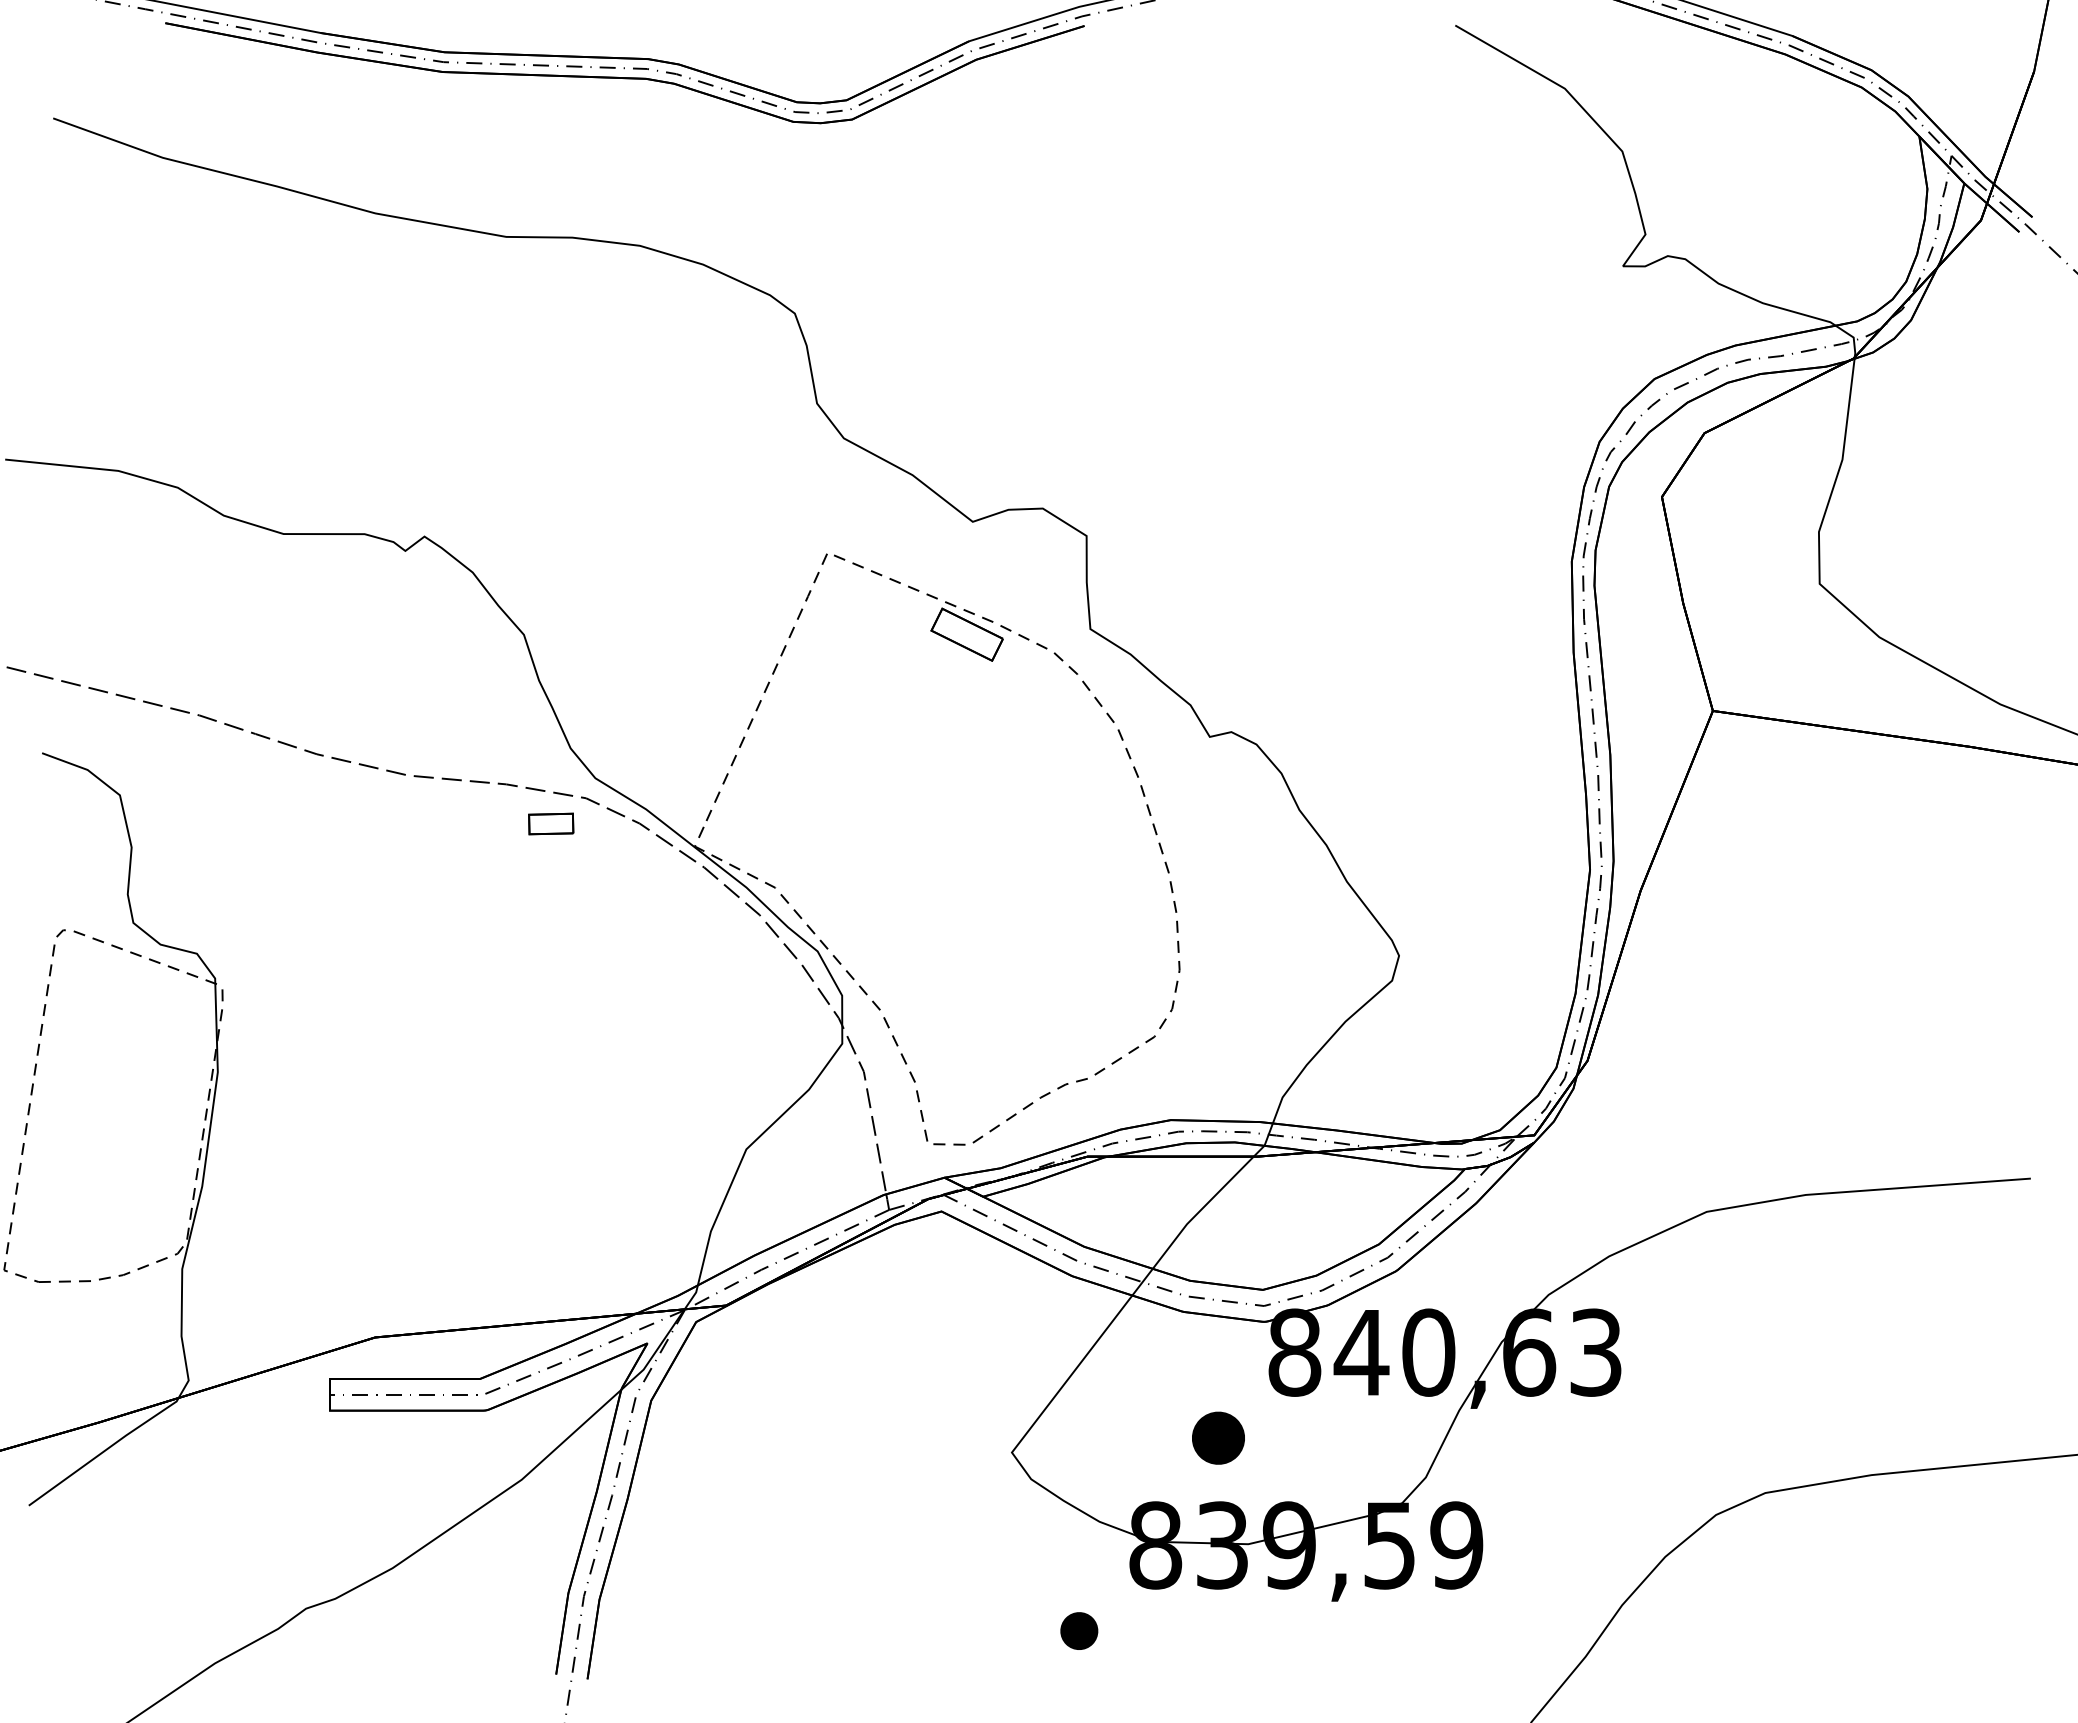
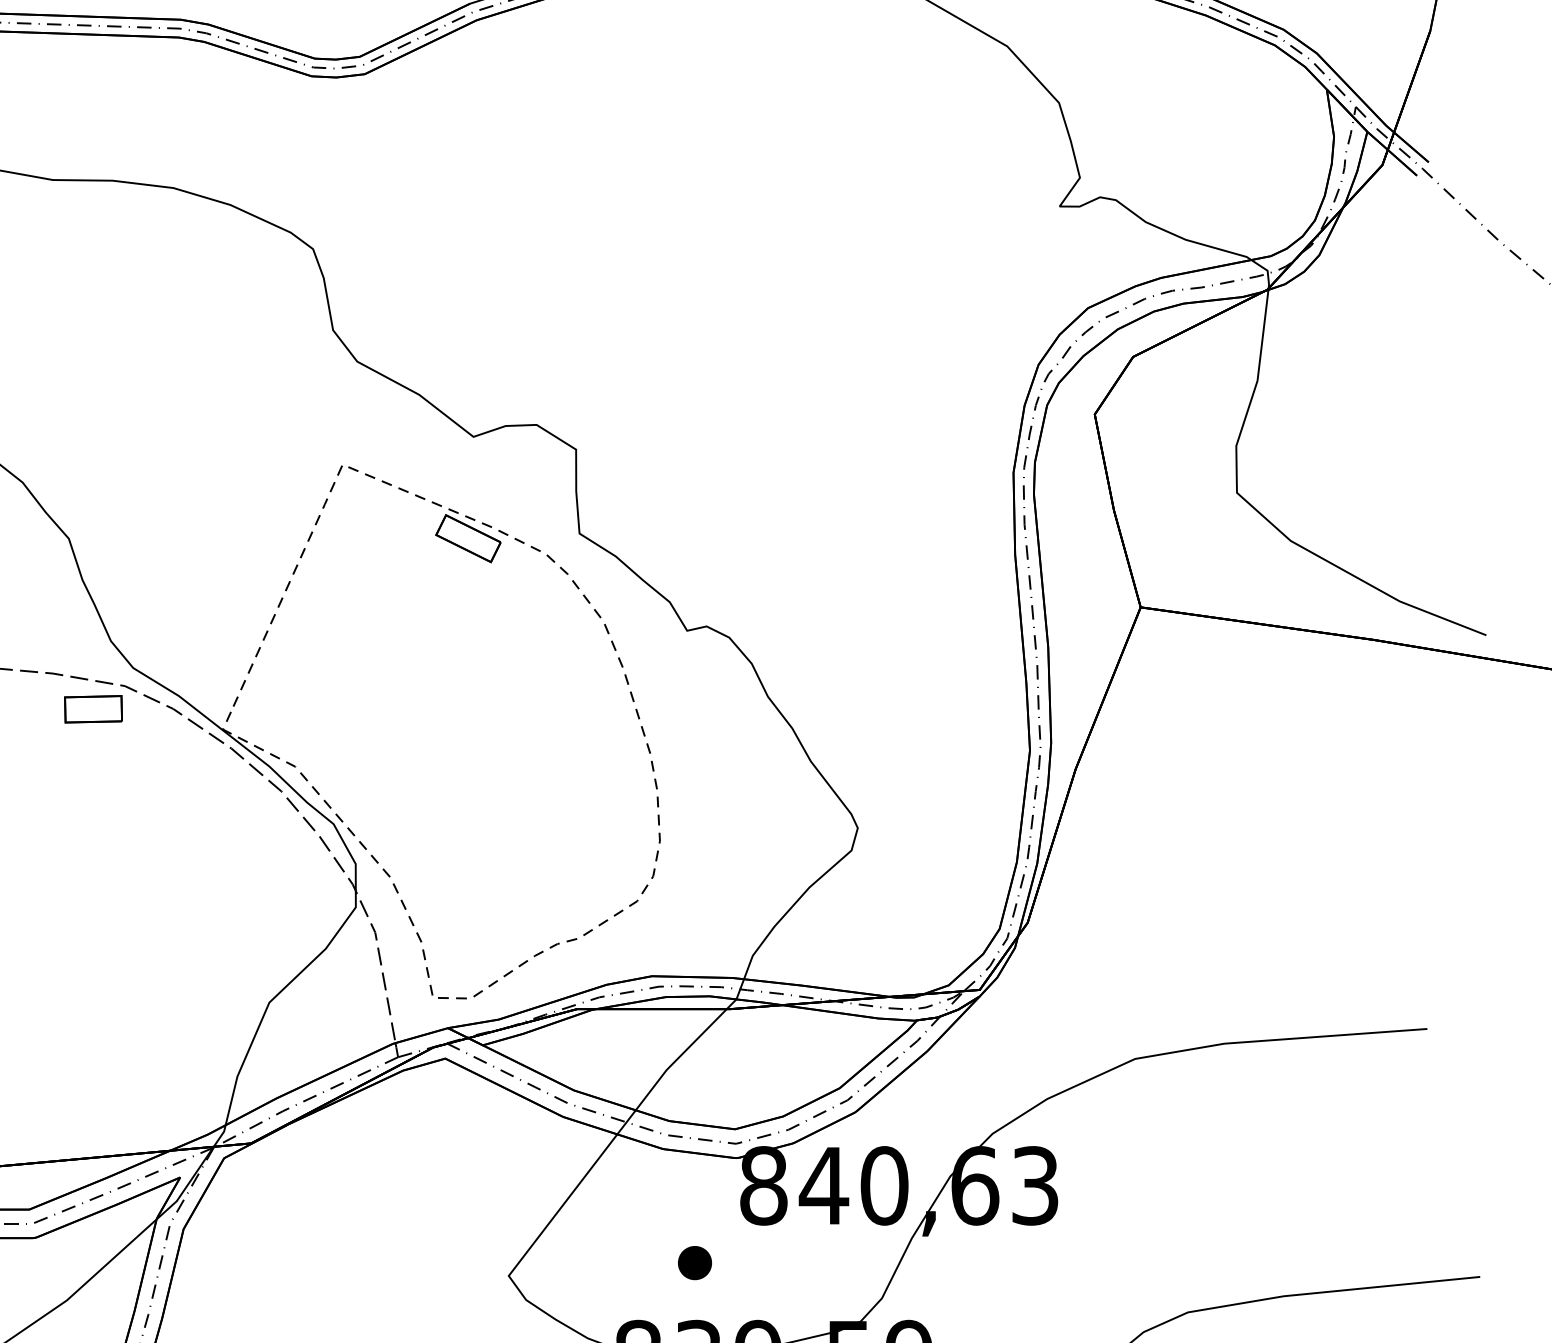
part: (550, 823) -> (92, 708), size x1.43
part: (1218, 1438) -> (695, 1263), size x0.71

